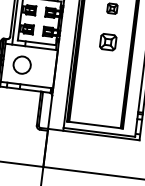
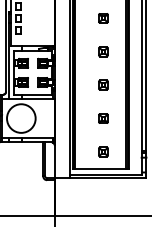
part: (108, 41) -> (103, 84), size x0.62
circle: (22, 65) -> (21, 118), size x1.67
part: (104, 75) -> (103, 118), added
part: (100, 108) -> (103, 151), added

